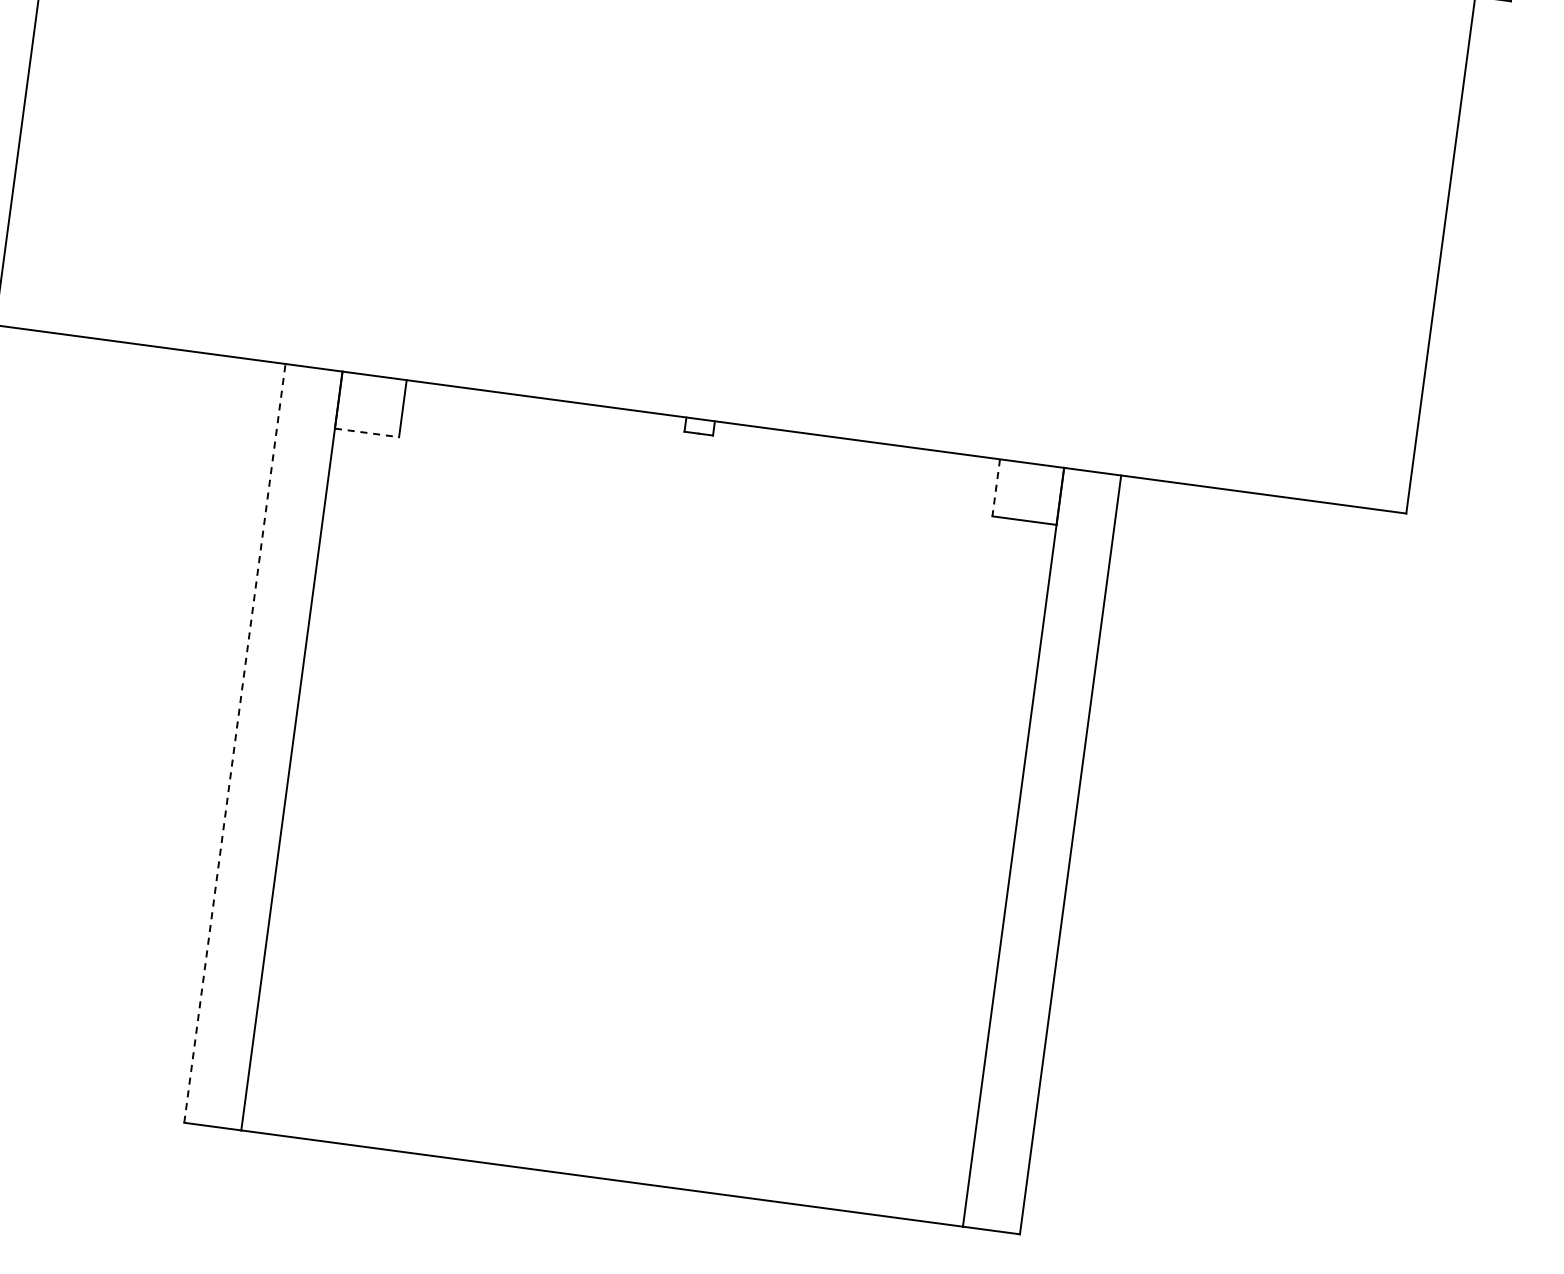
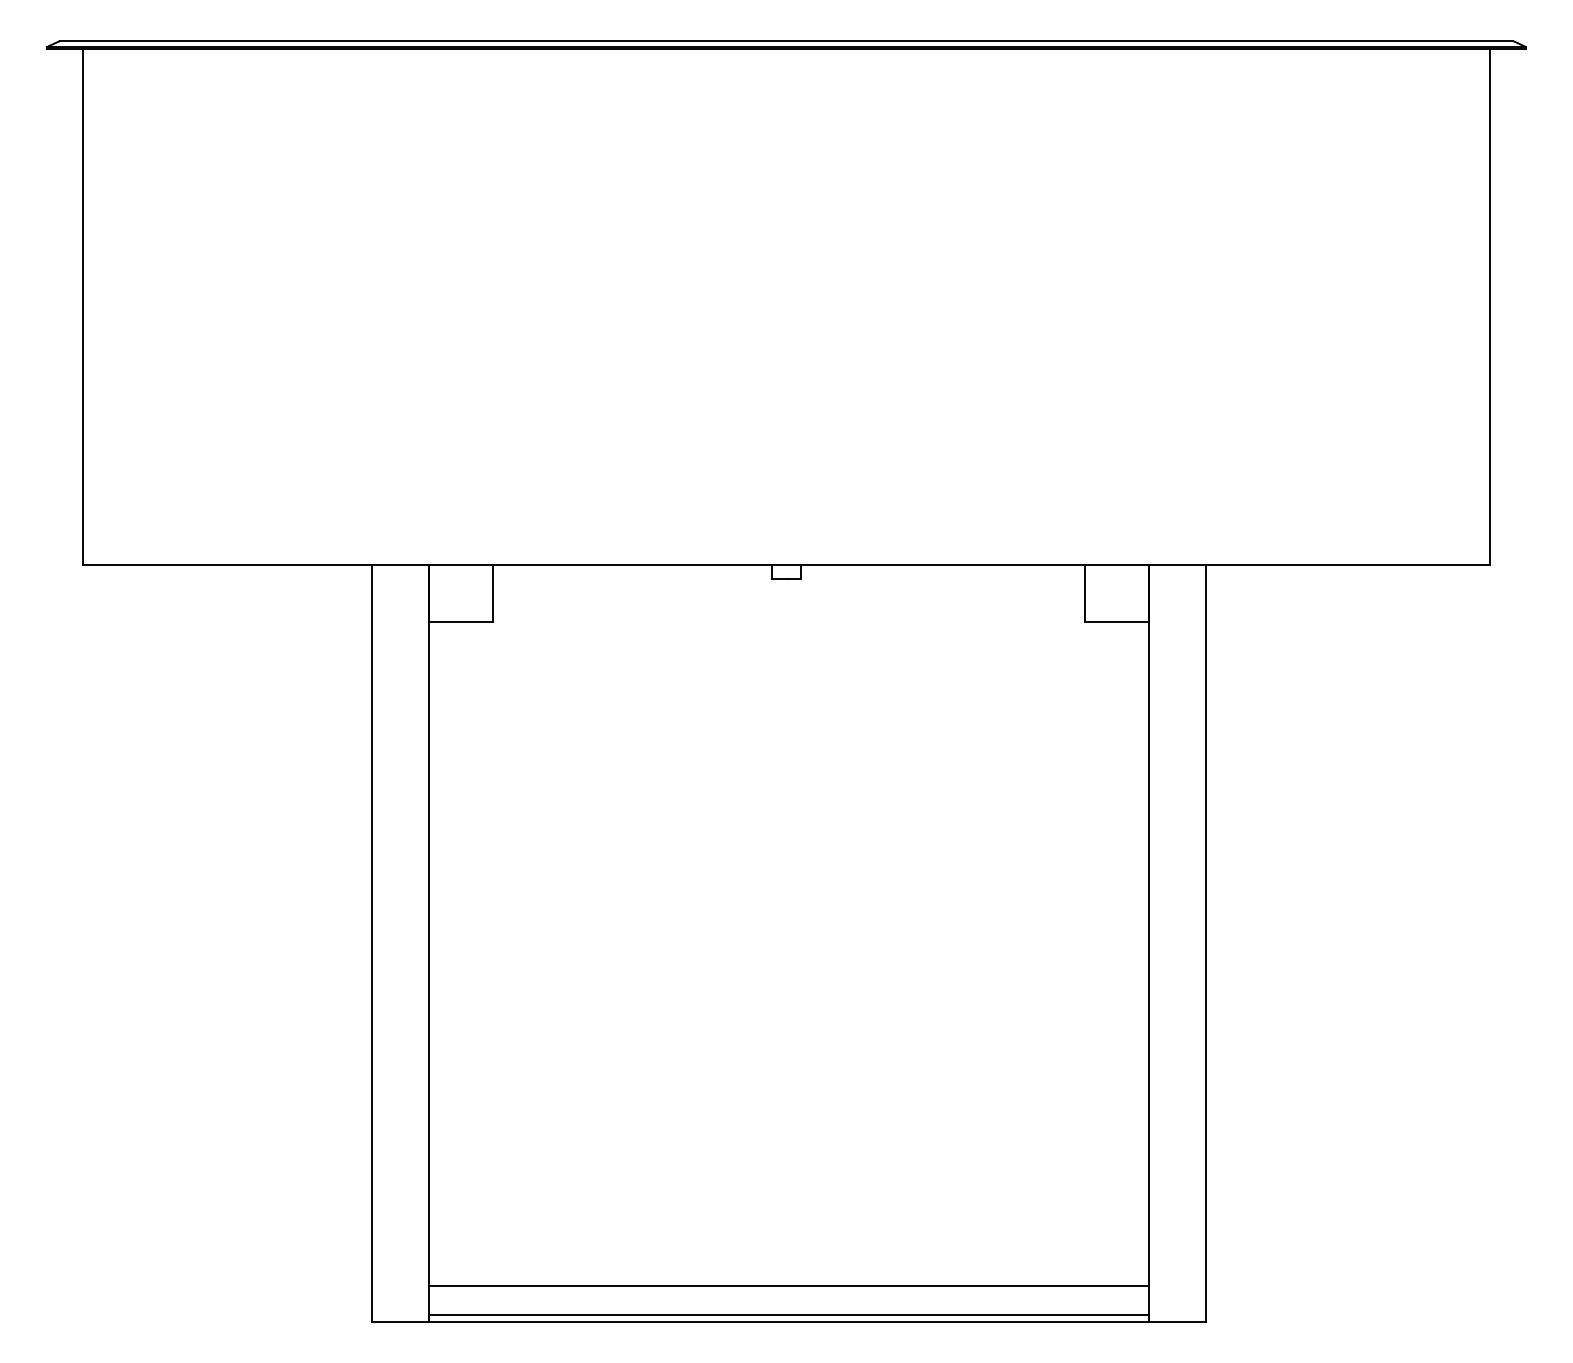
line: (367, 432) -> (461, 621), dashed -> solid
line: (996, 487) -> (1085, 593), dashed -> solid
line: (235, 742) -> (372, 942), dashed -> solid
line: (607, 1143) -> (789, 1286), added
line: (603, 1171) -> (789, 1314), added

